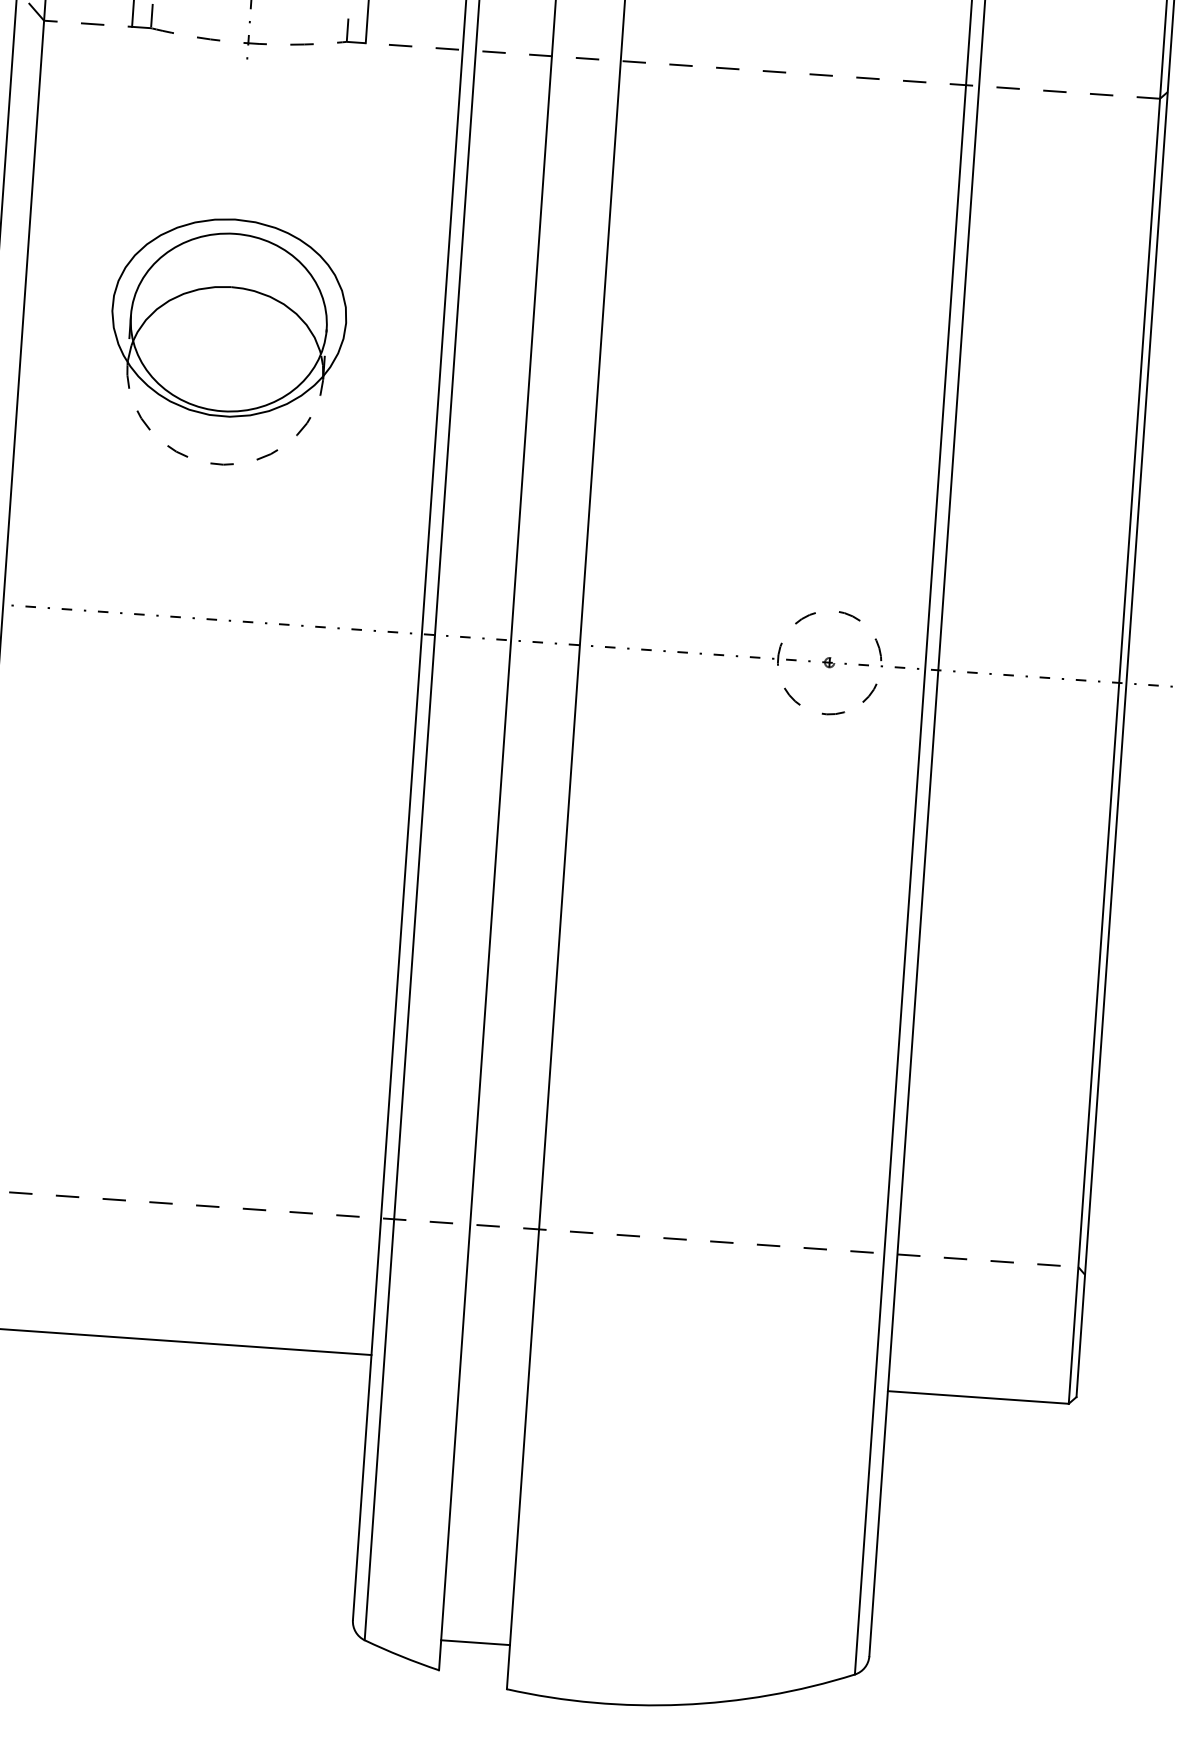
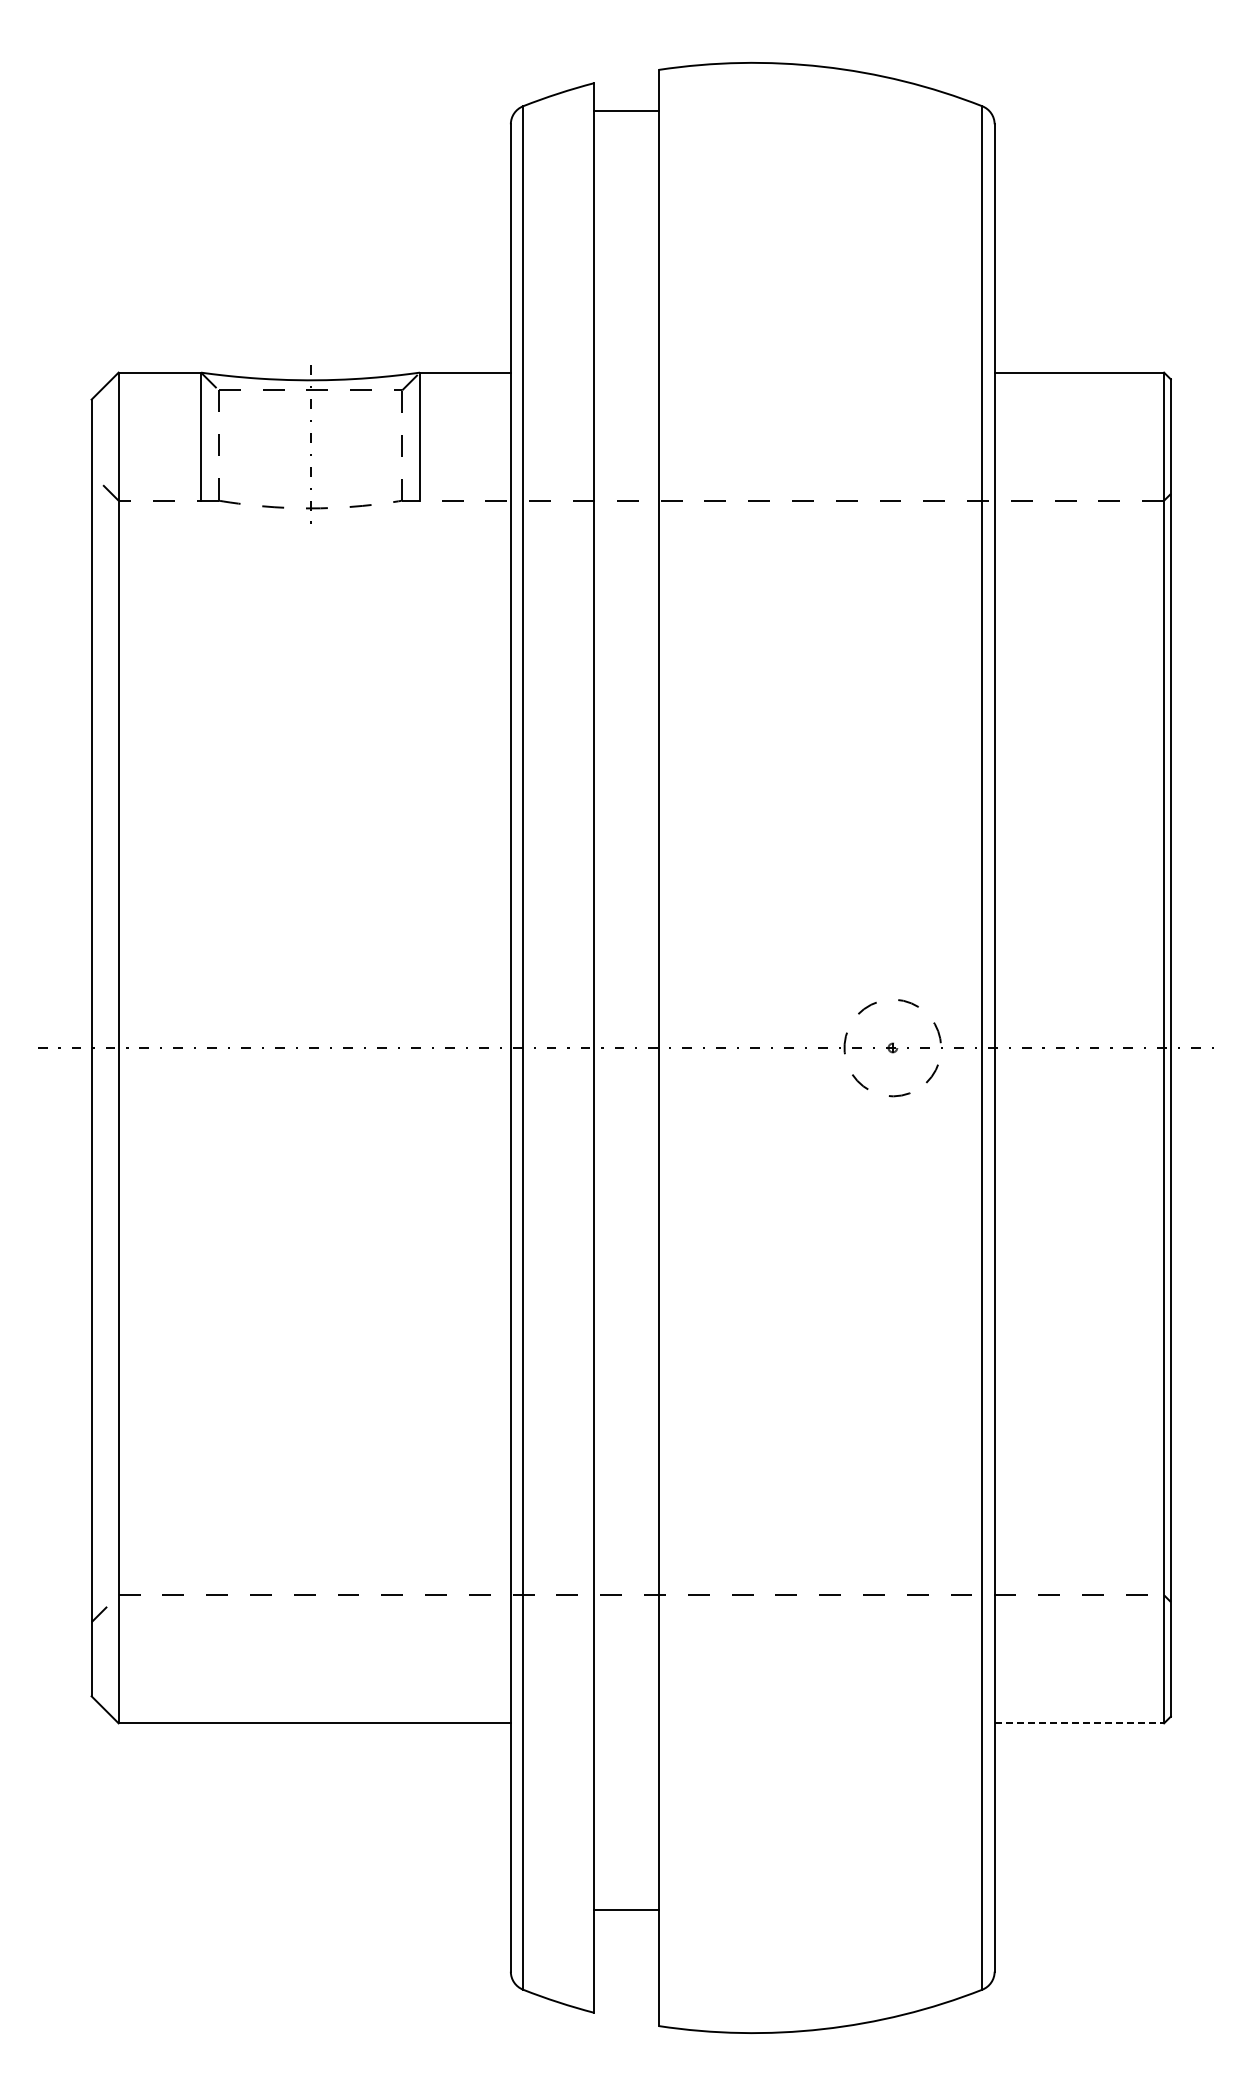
part: (227, 341) -> (310, 787), removed
line: (978, 1397) -> (1079, 1723), solid -> dashed
line: (475, 1642) -> (626, 1909), moved

